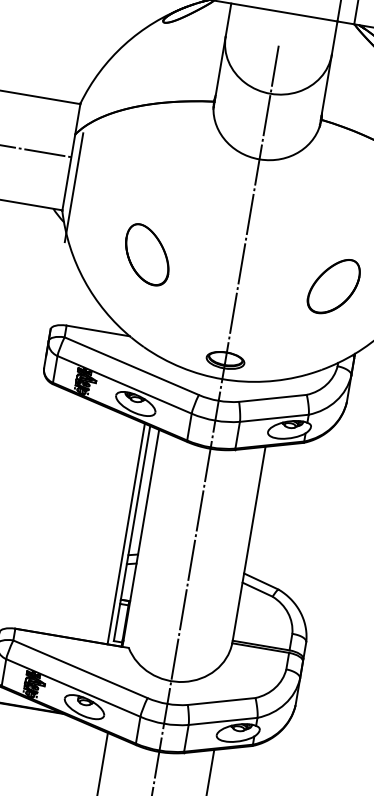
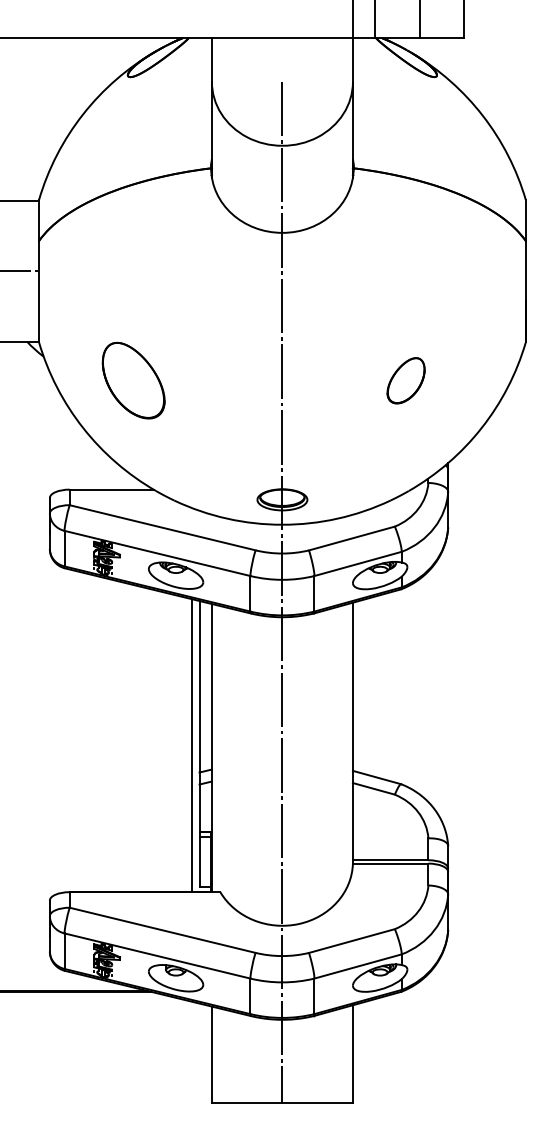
line: (74, 187) -> (49, 309), removed
part: (147, 254) -> (133, 380), moved
part: (333, 286) -> (405, 380), size x0.6

